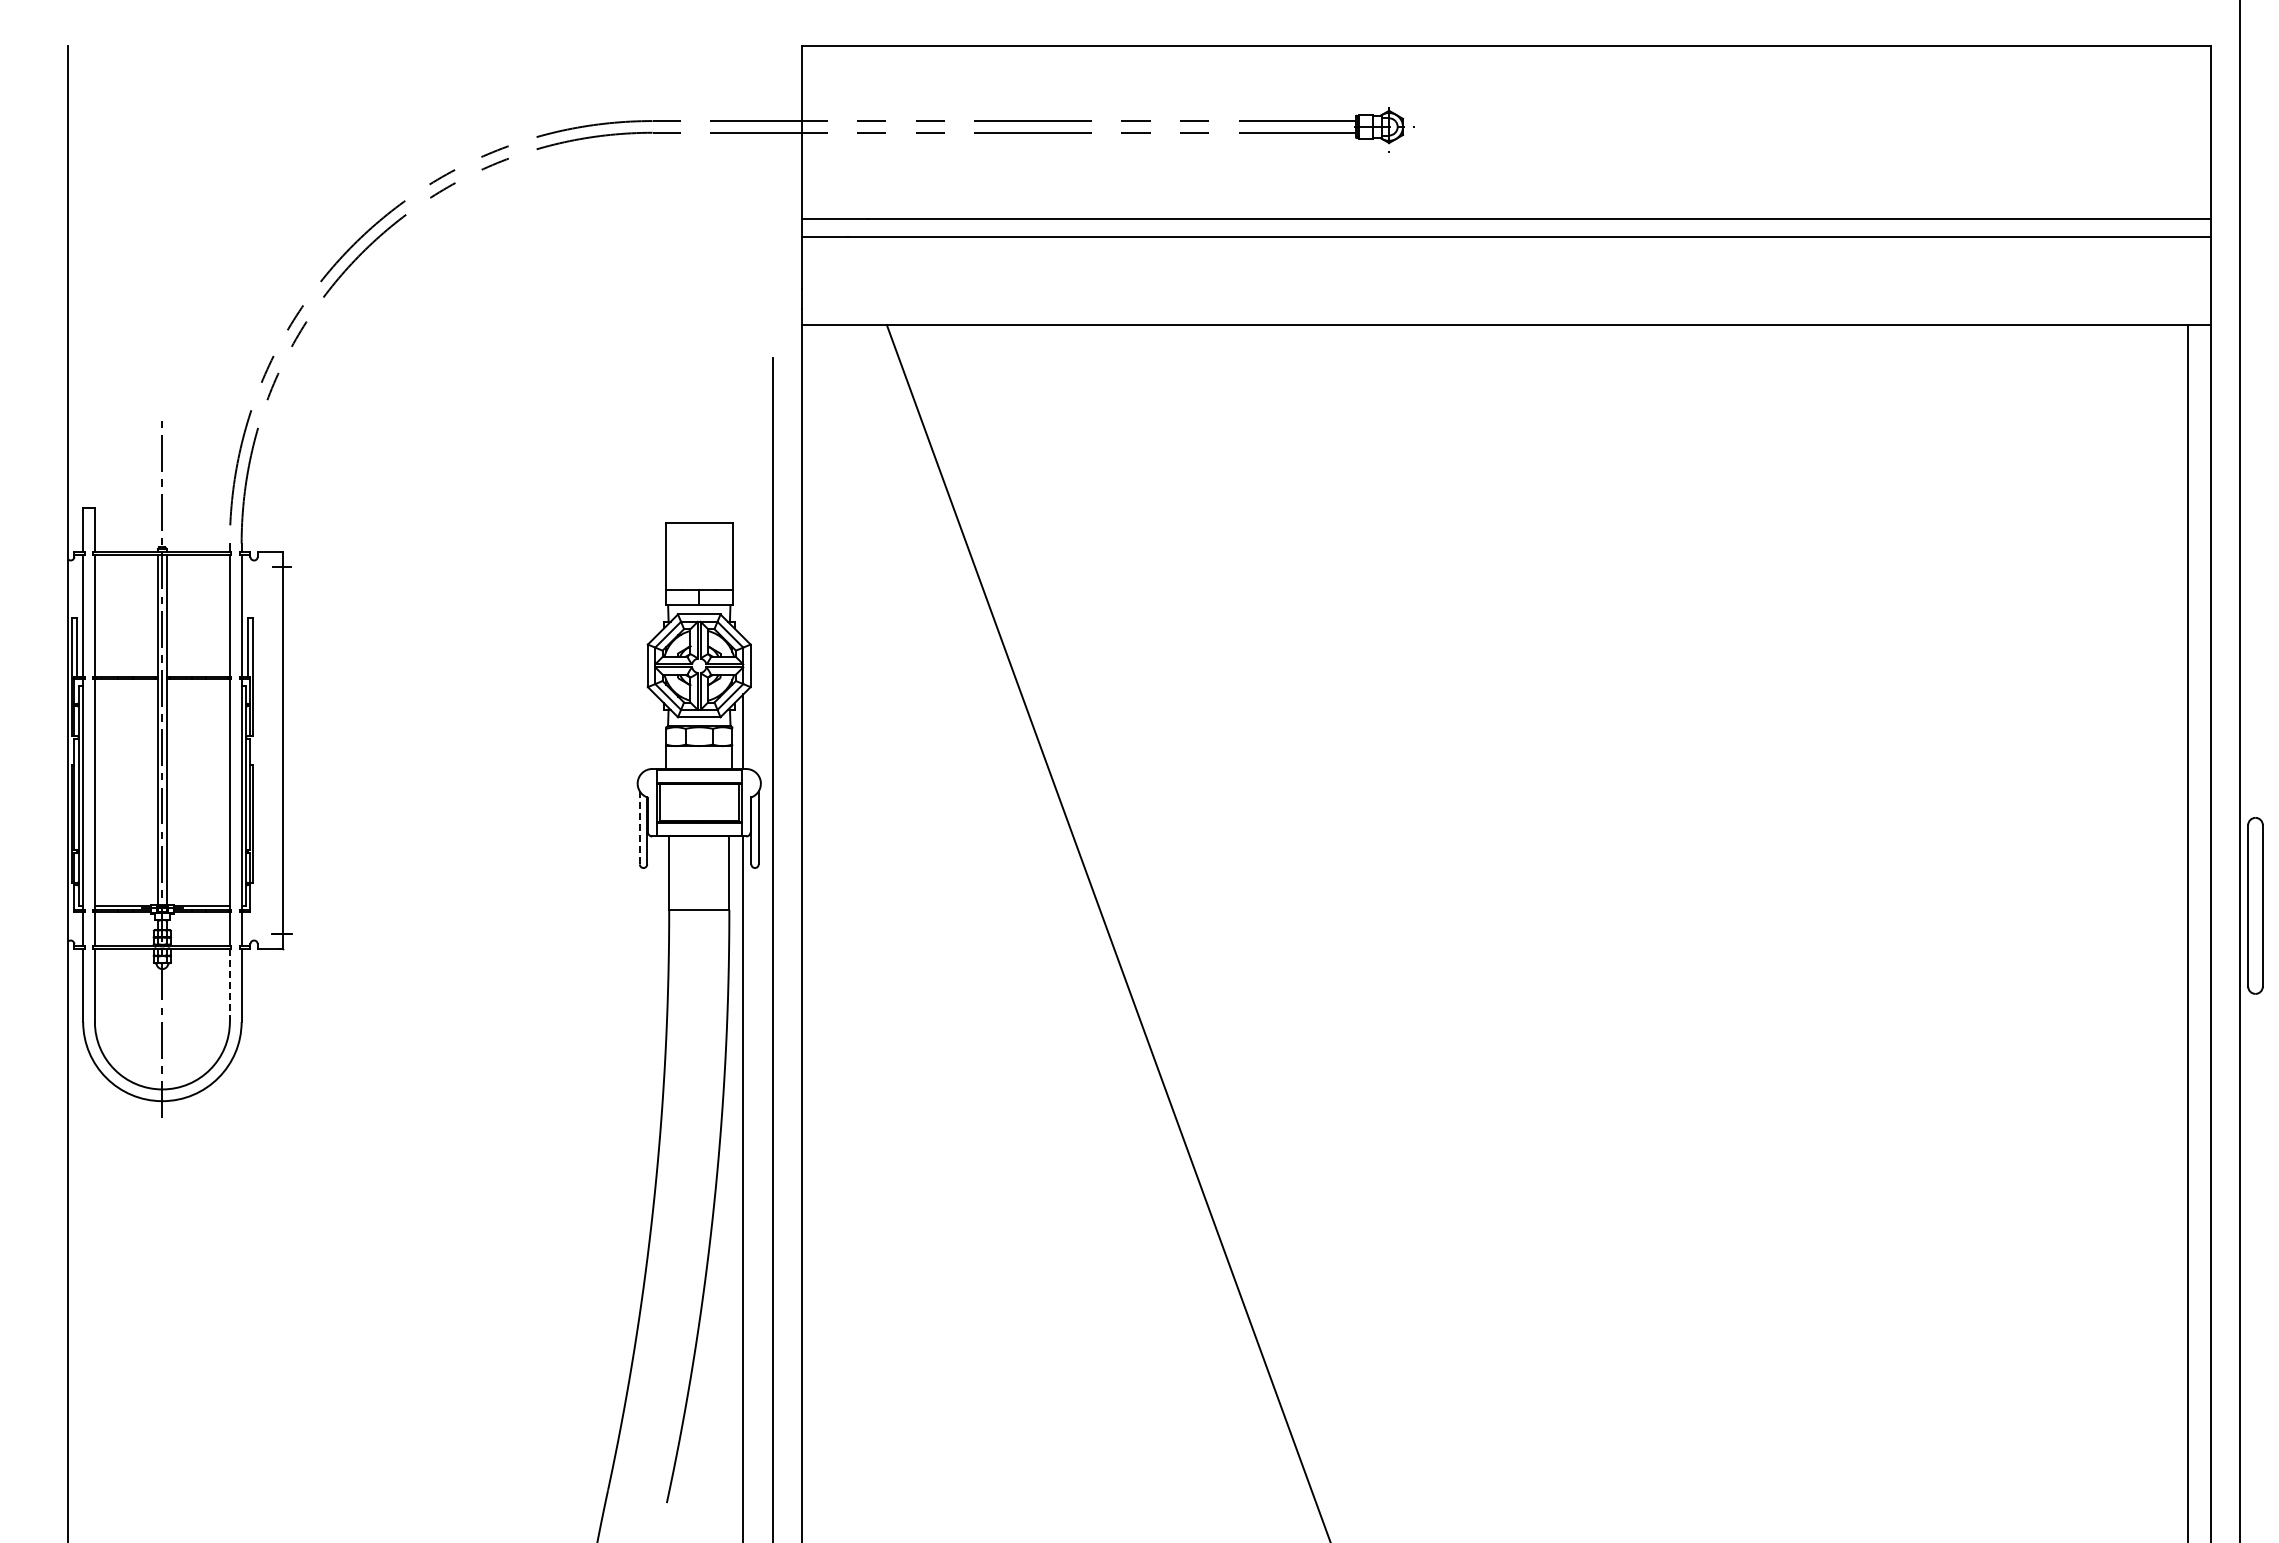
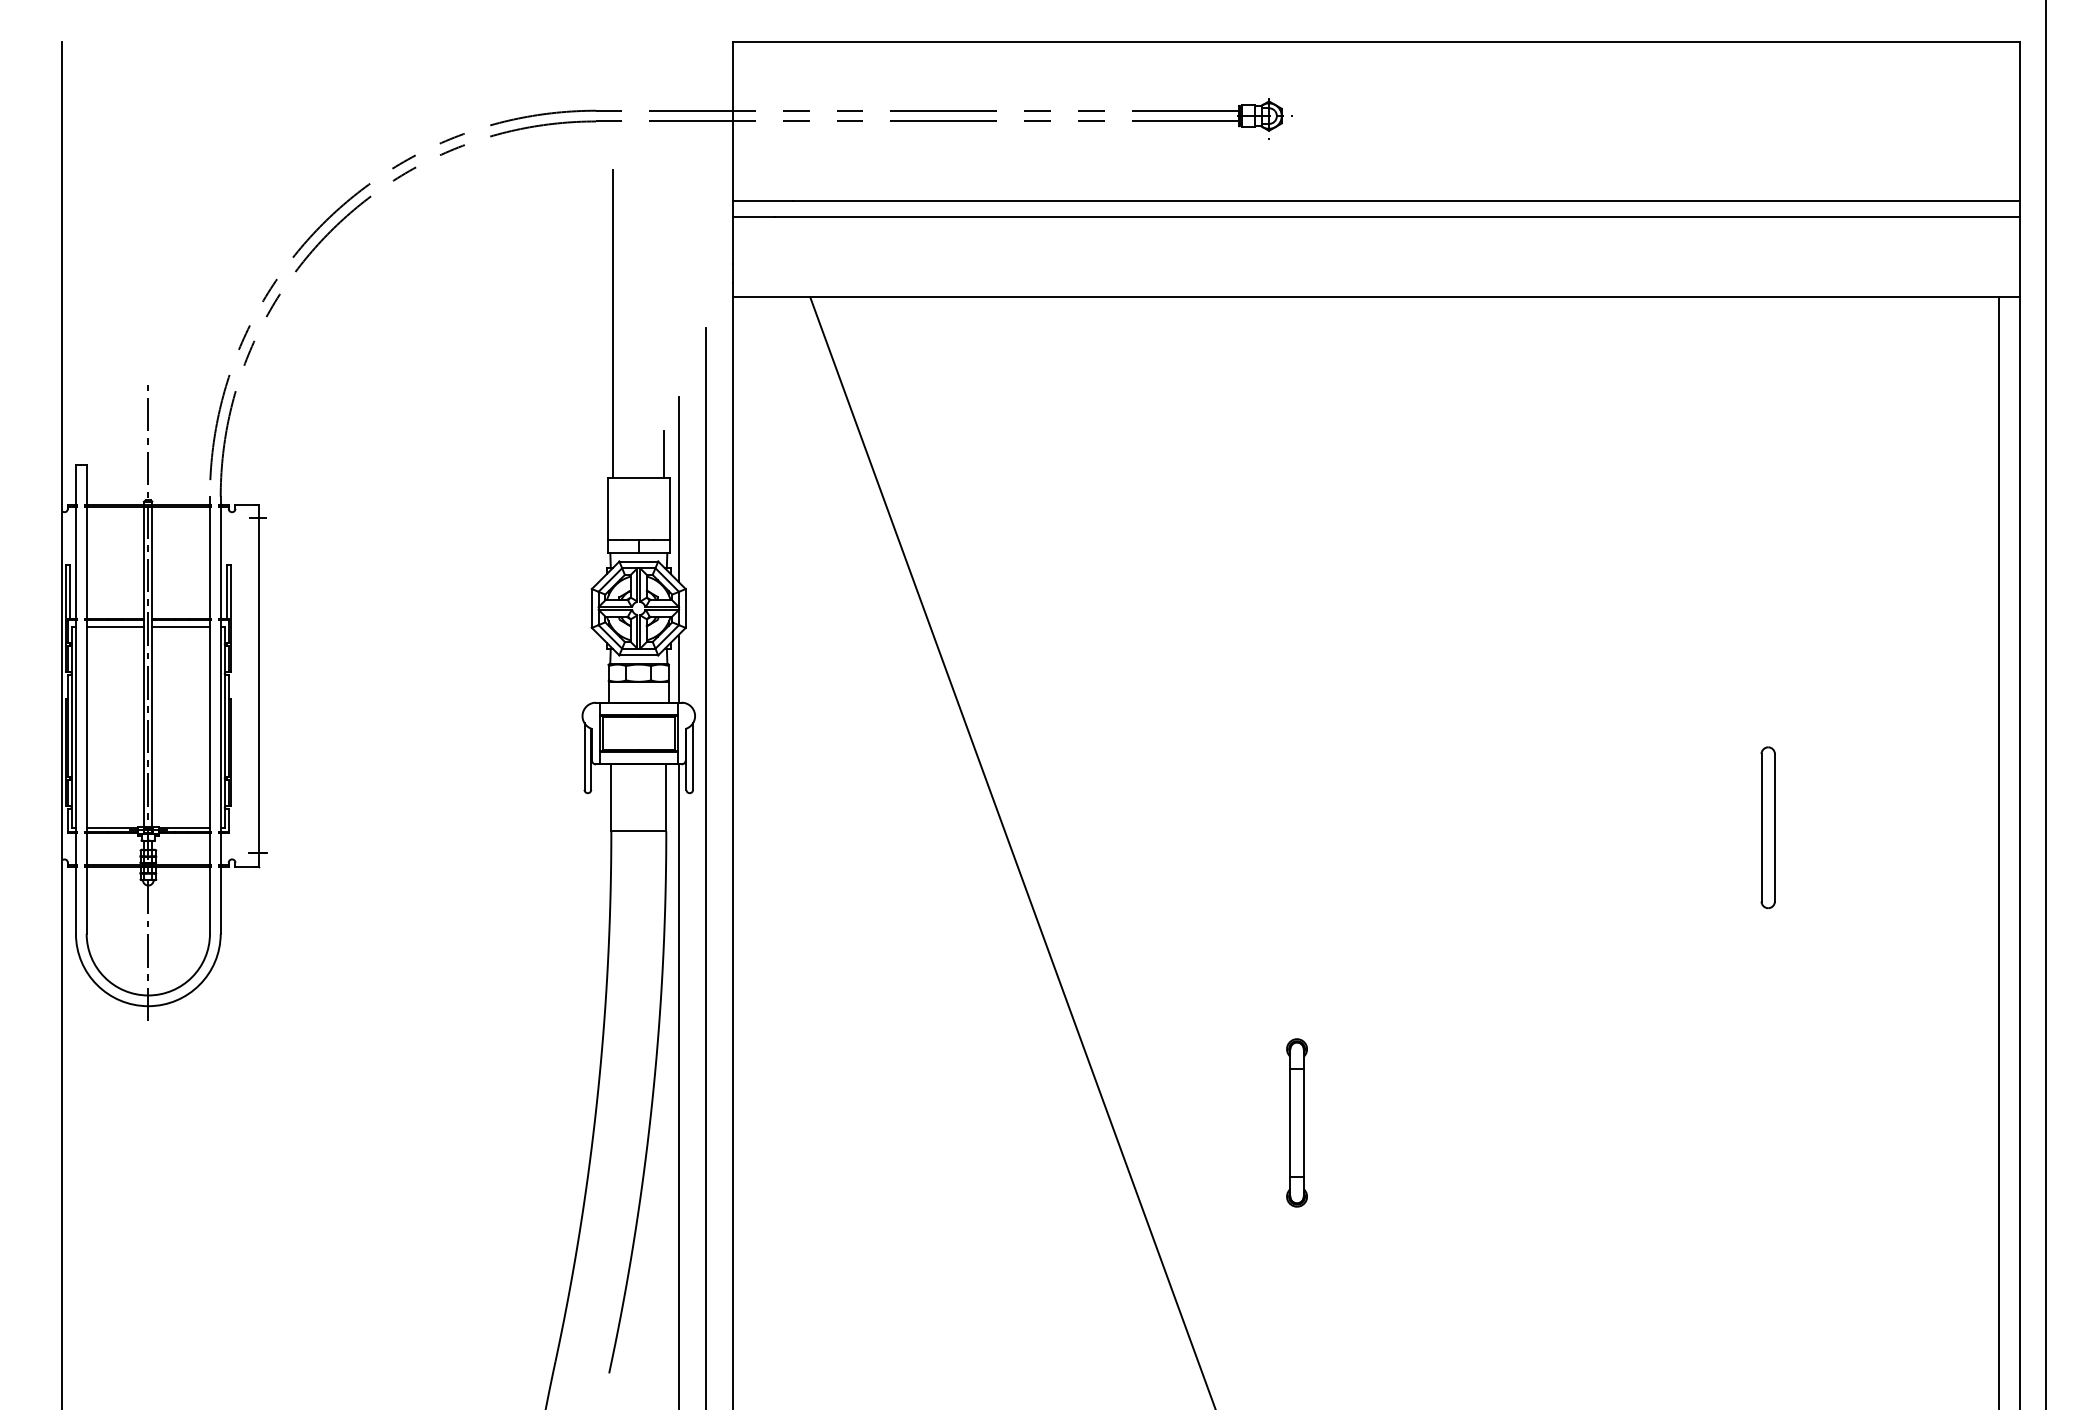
line: (671, 354) -> (613, 324), added
line: (727, 497) -> (664, 454), added
line: (743, 535) -> (679, 489), added
line: (126, 686) -> (115, 627), added
line: (197, 686) -> (180, 627), added
line: (639, 827) -> (584, 756), dashed -> solid
part: (2255, 905) -> (1768, 827), moved
line: (229, 985) -> (209, 900), dashed -> solid
part: (1419, 1228) -> (1296, 1122), added

